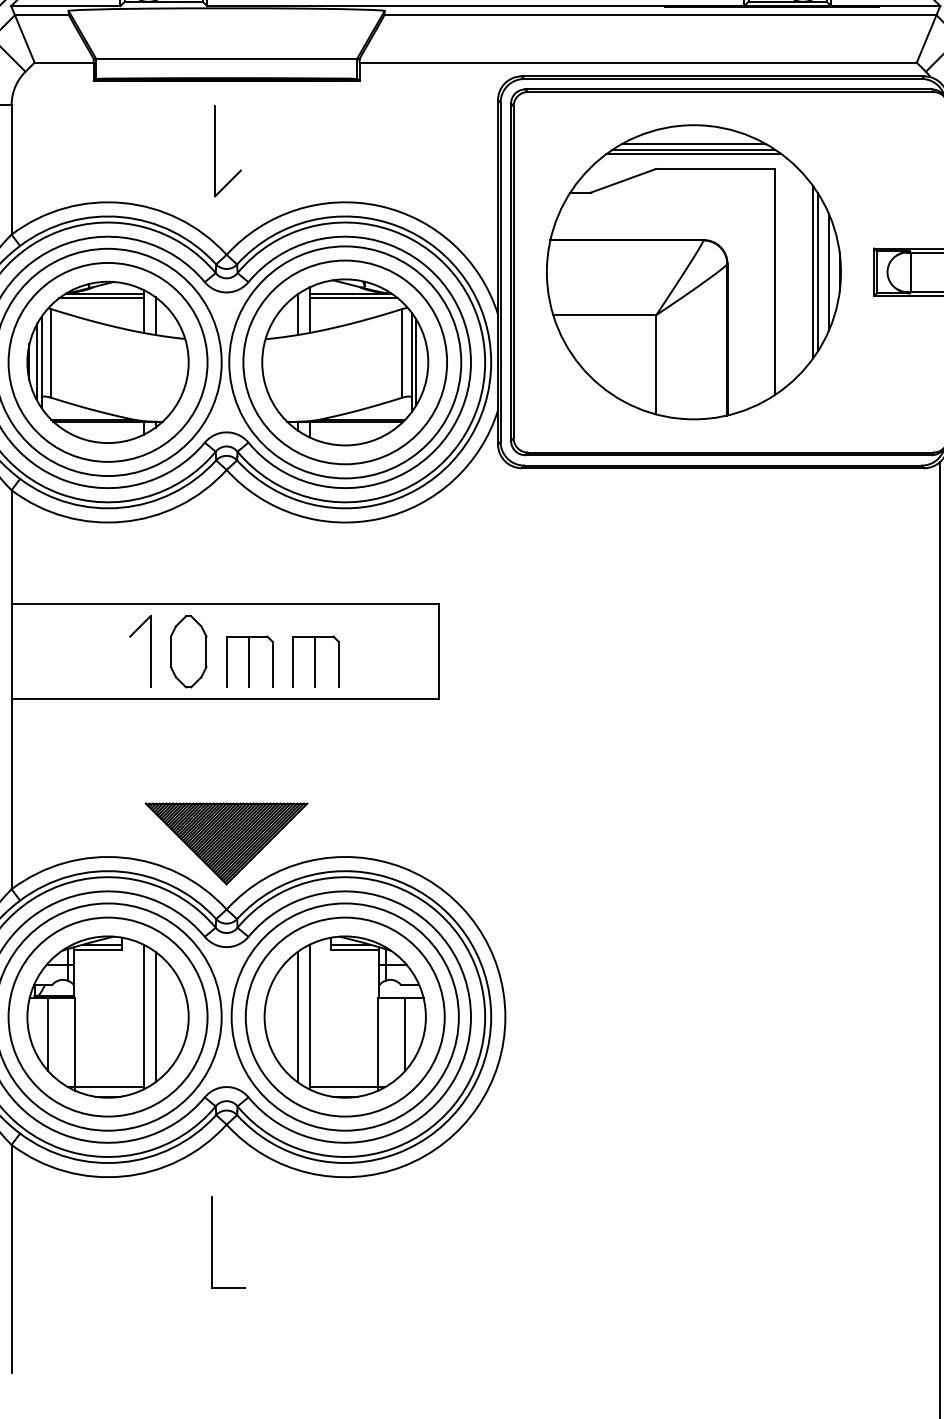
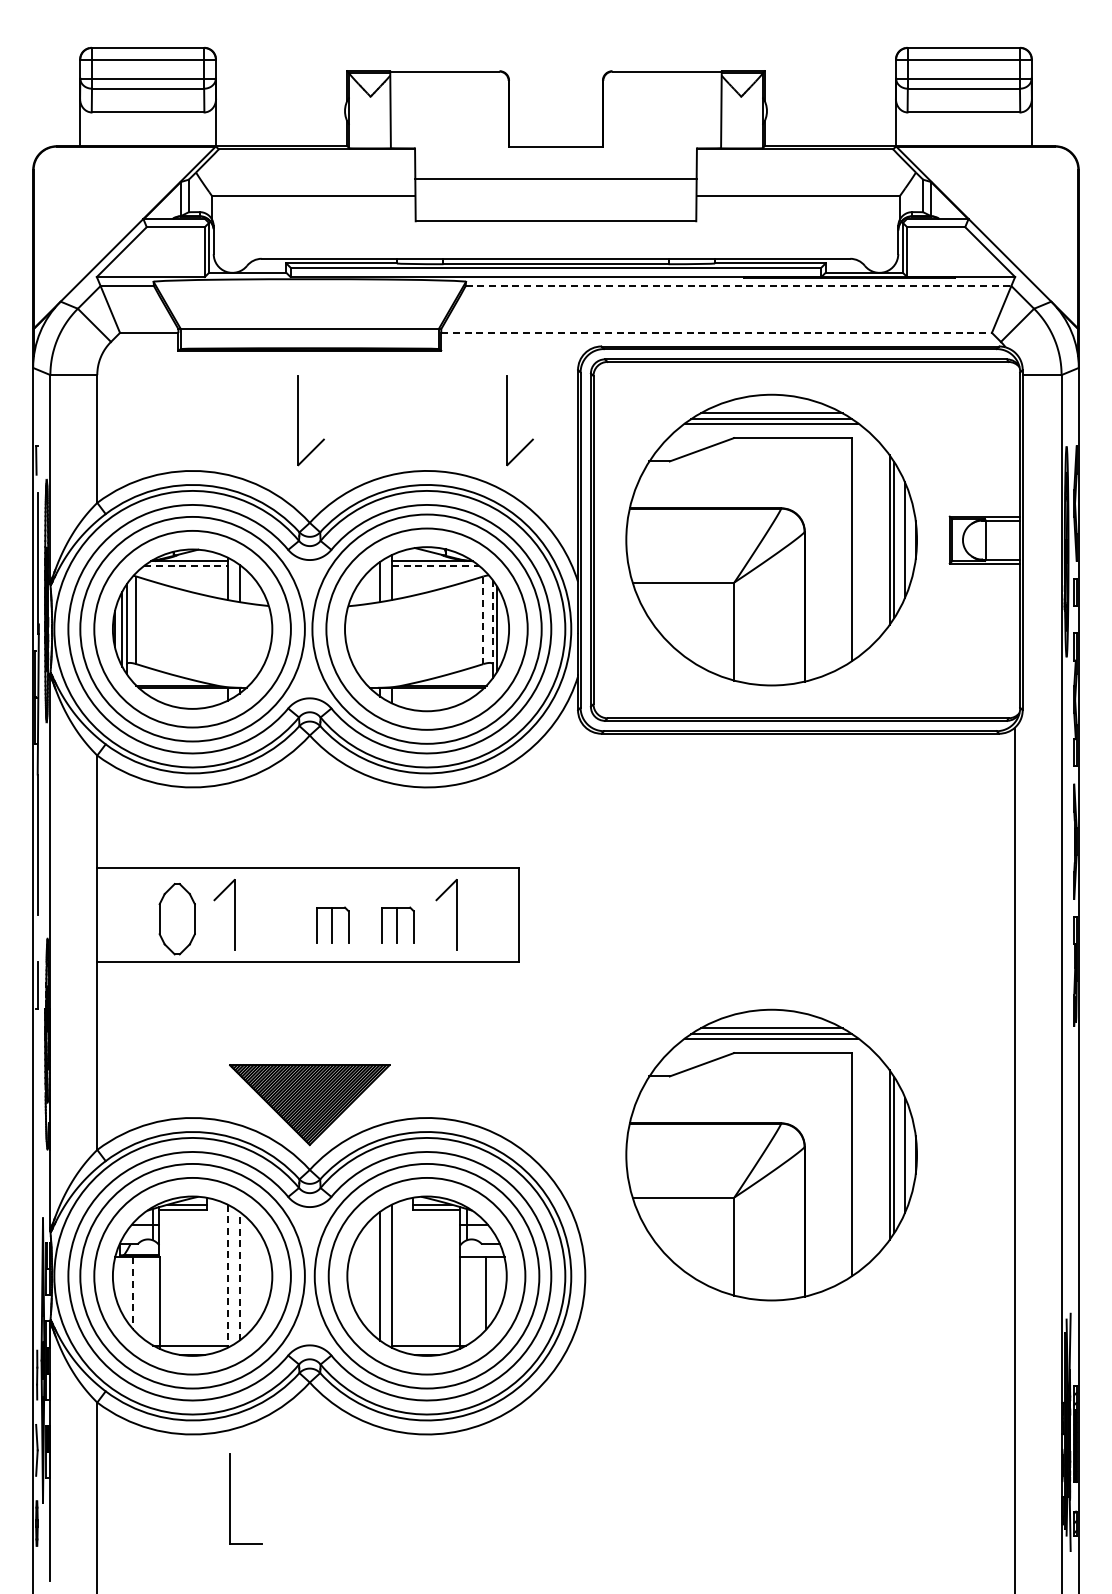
line: (660, 15) -> (738, 286), solid -> dashed
line: (639, 62) -> (717, 332), solid -> dashed
part: (426, 151) -> (507, 420), added
line: (100, 297) -> (185, 565), solid -> dashed
line: (353, 297) -> (435, 565), solid -> dashed
line: (402, 353) -> (483, 620), solid -> dashed
line: (411, 355) -> (492, 622), solid -> dashed
part: (375, 651) -> (456, 914), added
part: (187, 652) -> (176, 919), moved
part: (249, 661) -> (332, 924), size x0.7
part: (315, 661) -> (397, 924), size x0.7
part: (693, 893) -> (771, 1154), added
line: (155, 1016) -> (239, 1275), solid -> dashed
line: (143, 1017) -> (227, 1276), solid -> dashed
line: (48, 1034) -> (133, 1293), solid -> dashed
part: (213, 1241) -> (230, 1498), moved

